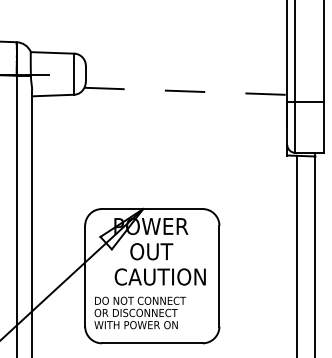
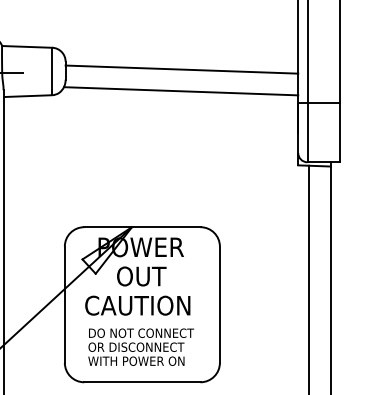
line: (186, 72) -> (181, 69), added
line: (186, 91) -> (181, 91), dashed -> solid
text: (159, 276) -> (136, 305), moved
text: (139, 312) -> (140, 346), moved

